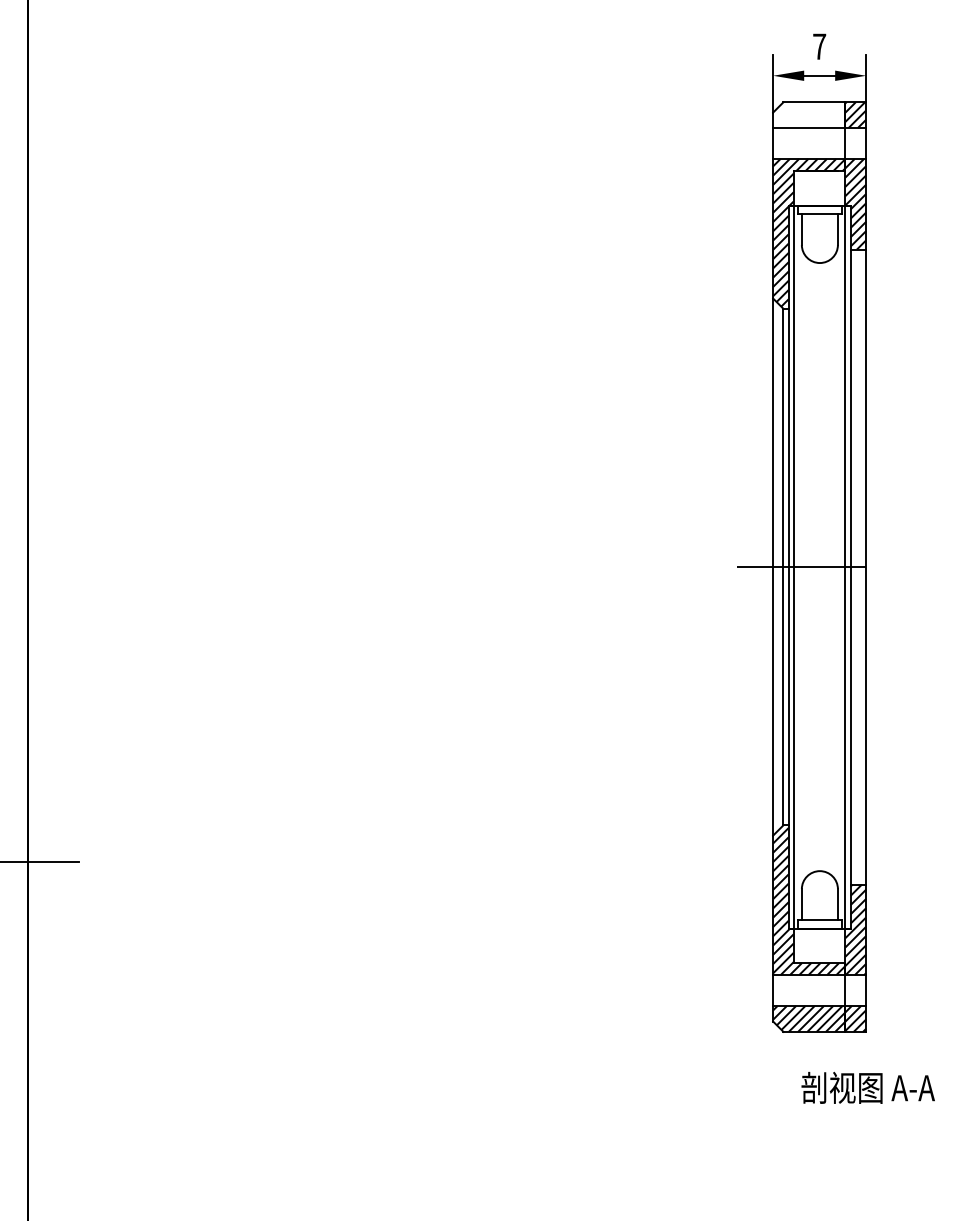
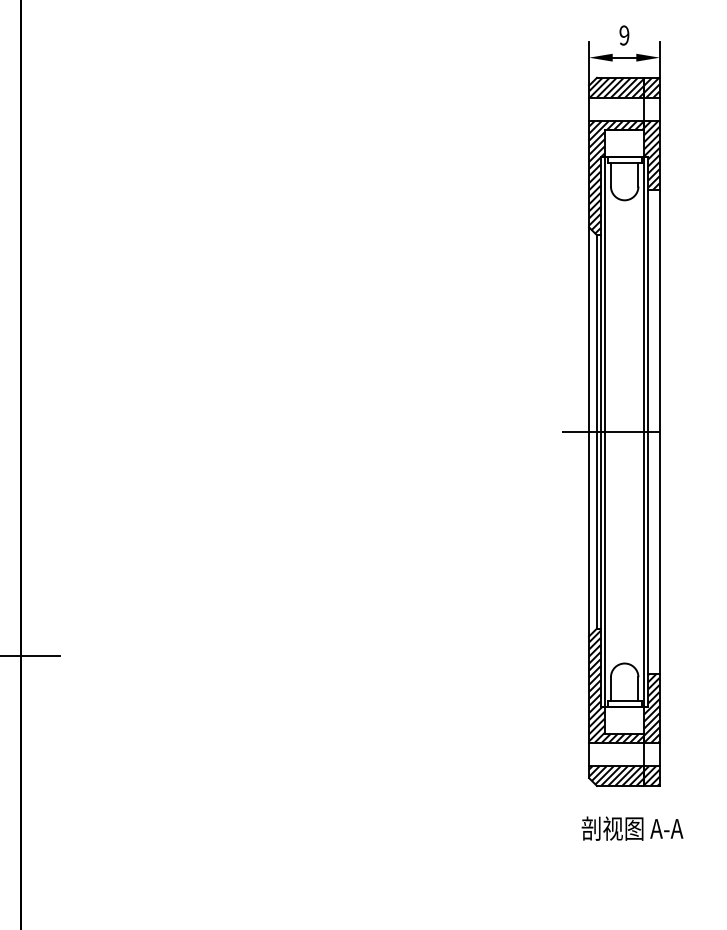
text: (819, 46) -> (624, 35), 7 -> 9
hatch: (809, 114) -> (616, 87), added
text: (868, 1087) -> (632, 828), moved

